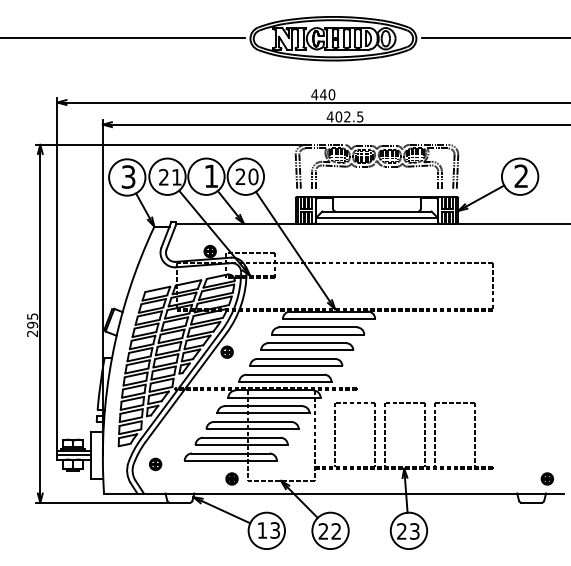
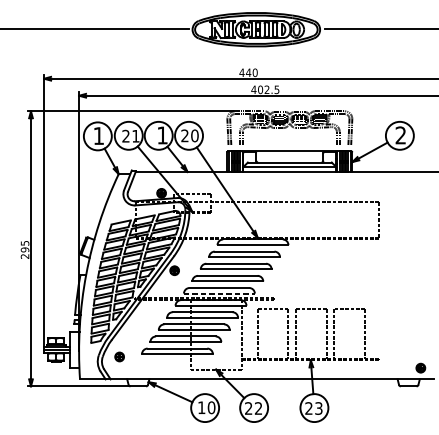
text: (128, 176) -> (98, 135), 3 -> 1
line: (285, 381) -> (219, 293), solid -> dashed
part: (231, 478) -> (177, 367), removed
text: (275, 530) -> (211, 407), 13 -> 10

